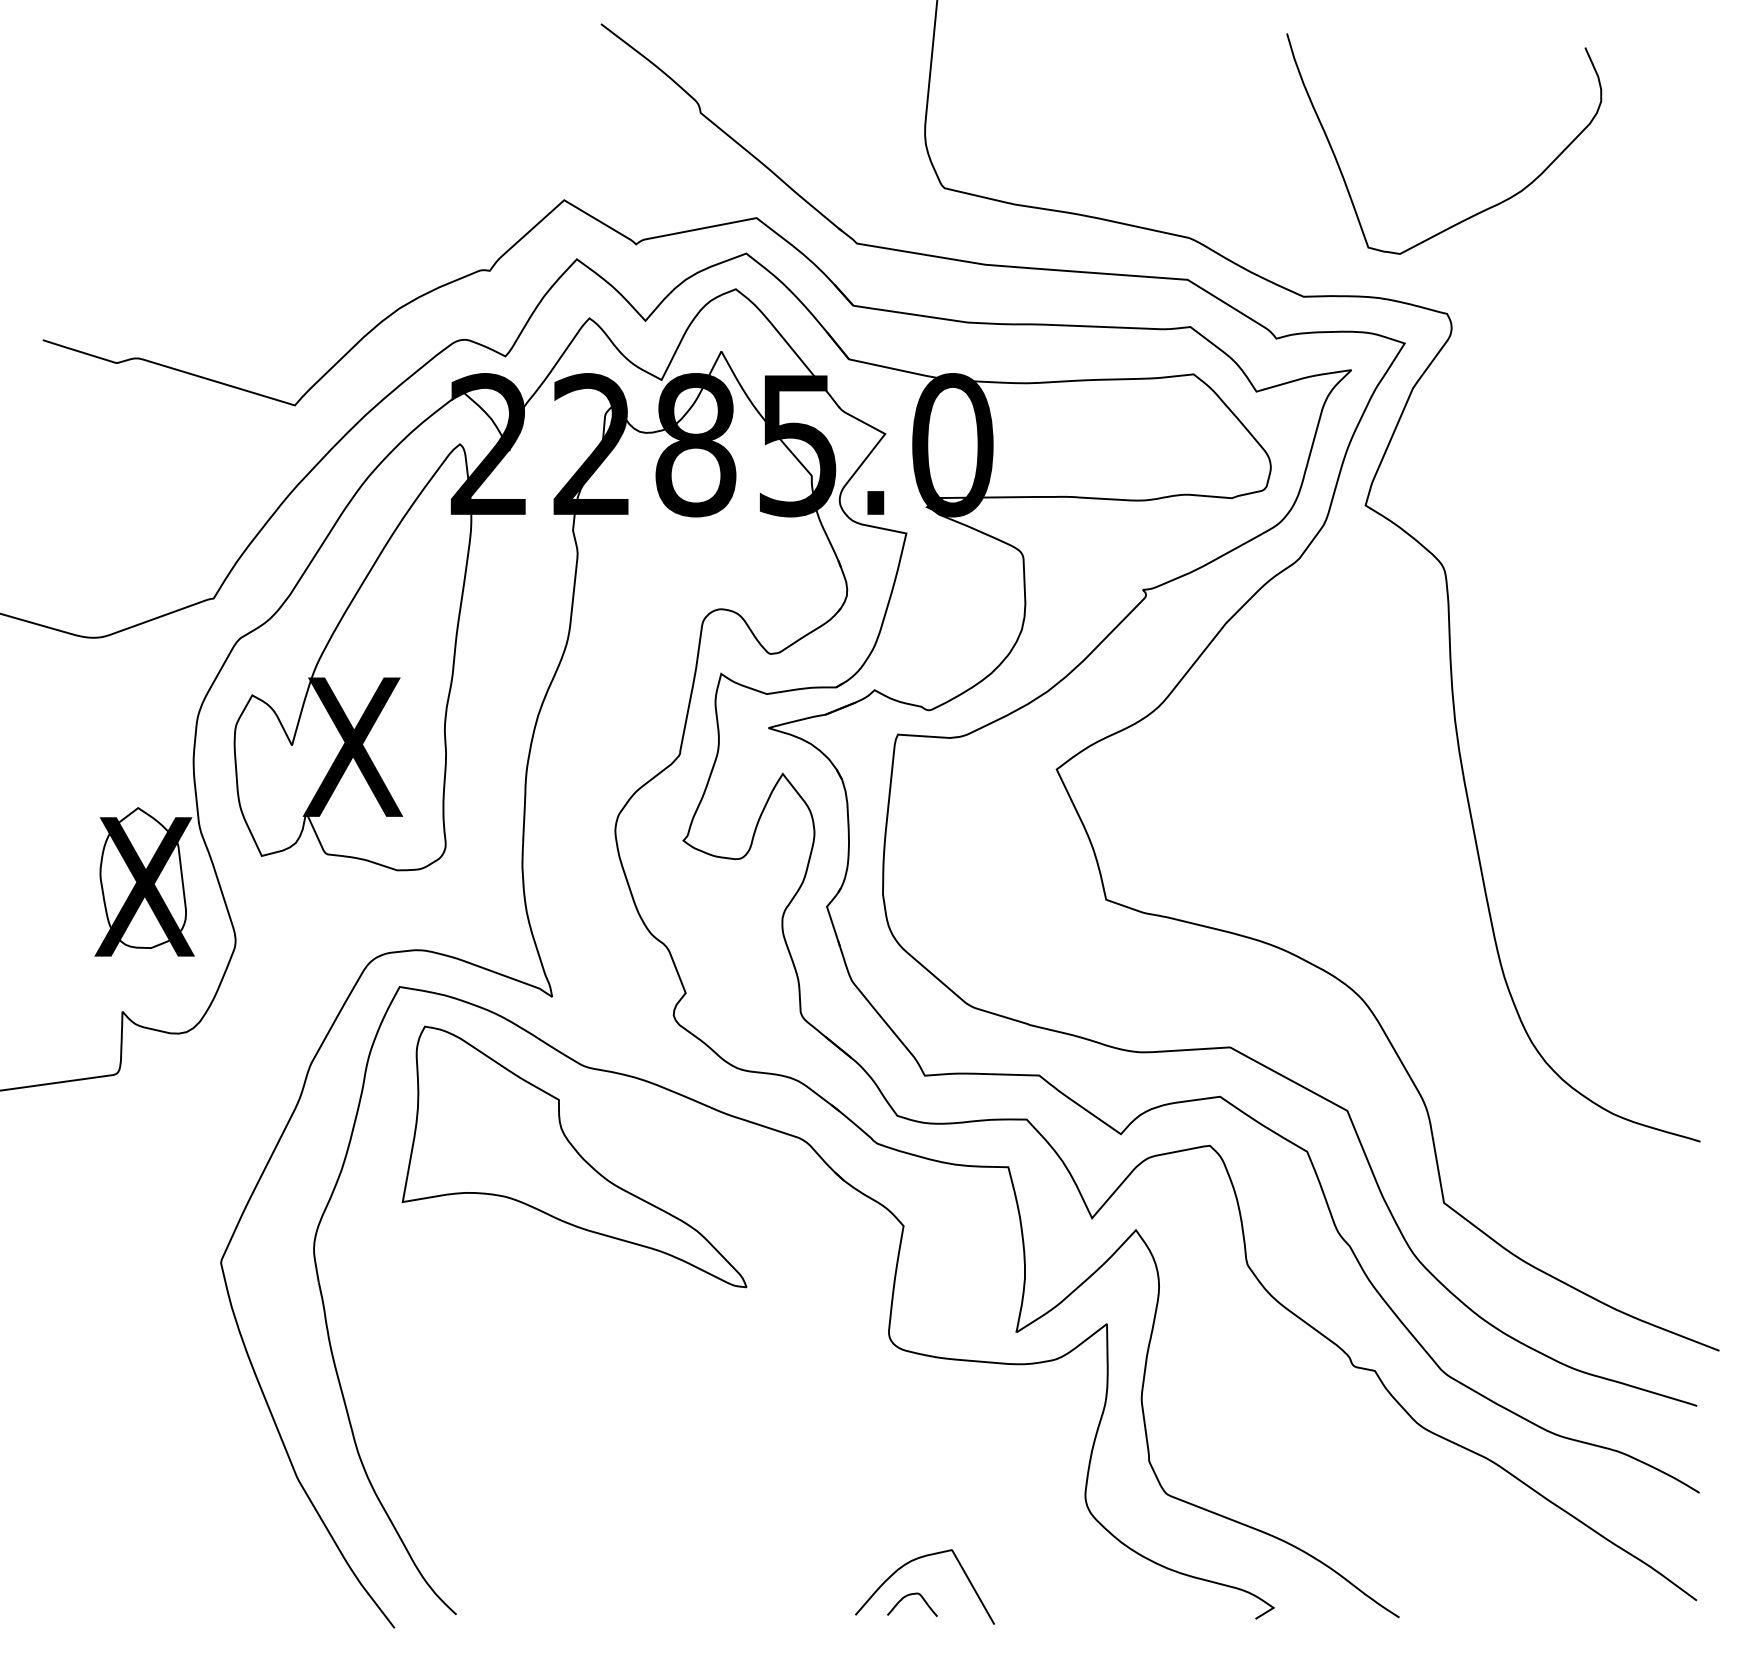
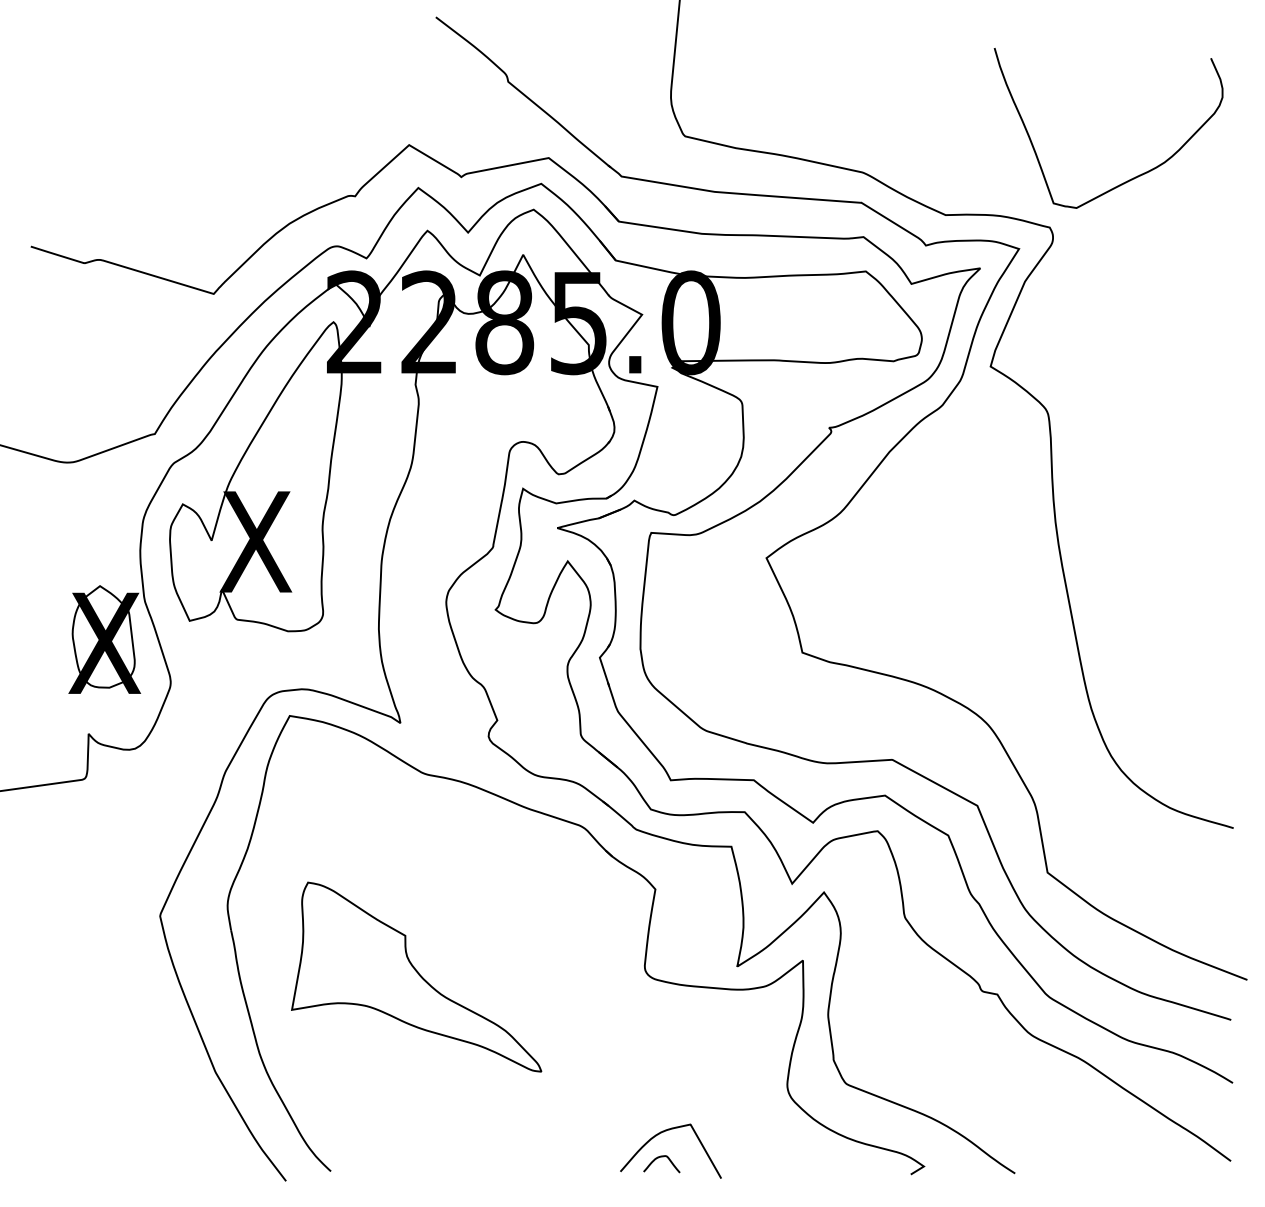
curve: (1473, 214) -> (1129, 179), moved
part: (574, 1156) -> (416, 976), moved

